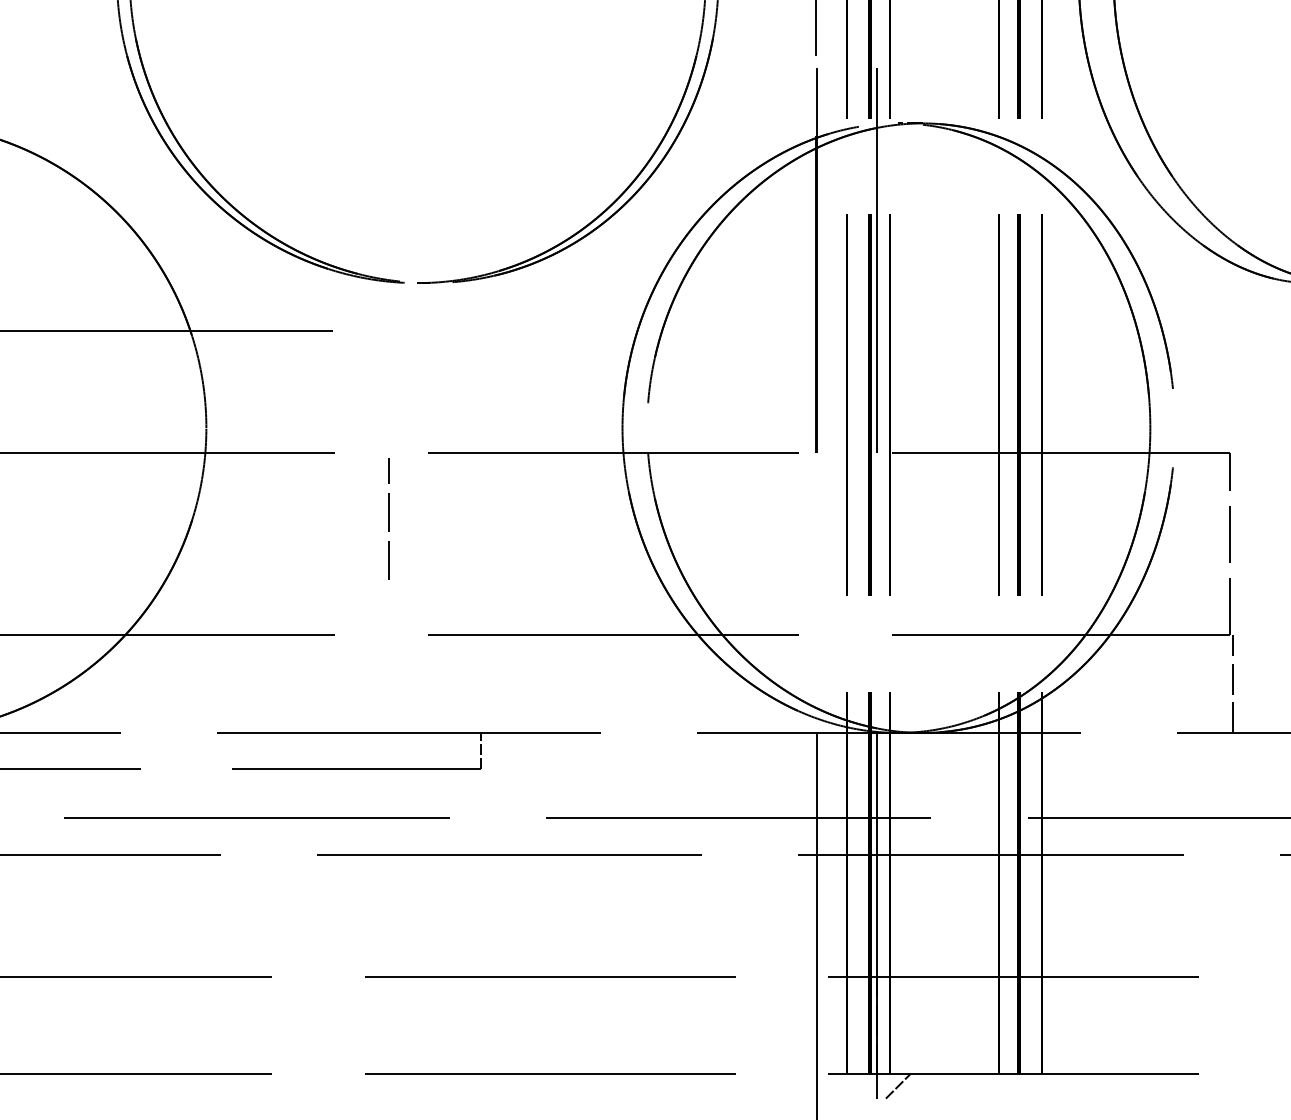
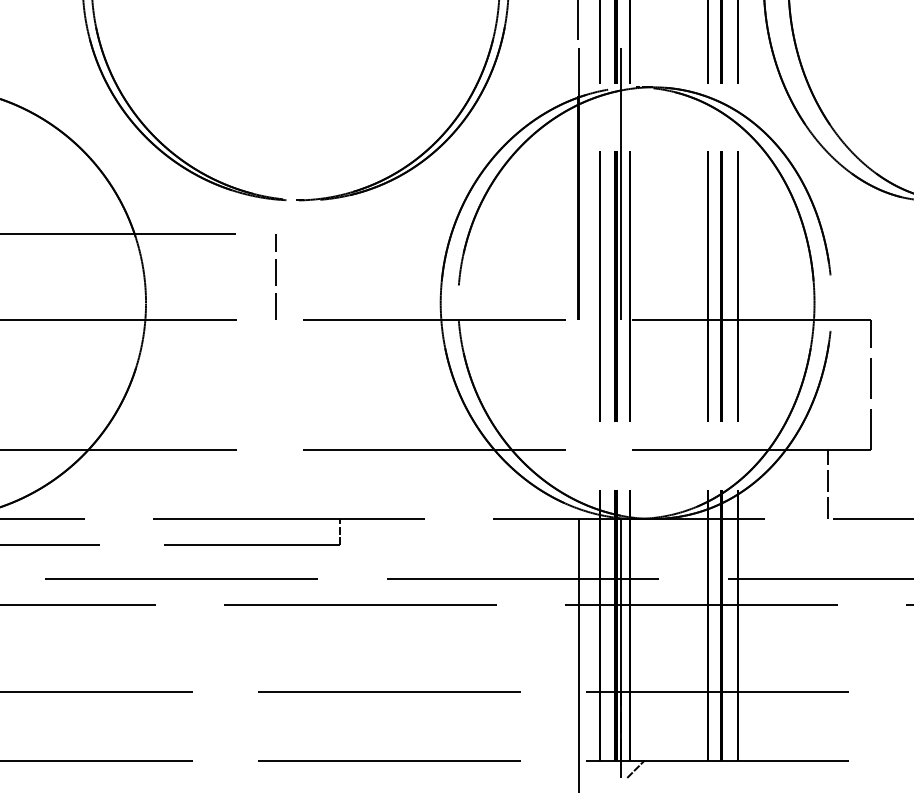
line: (389, 517) -> (275, 276), moved
line: (1232, 682) -> (827, 483), moved

